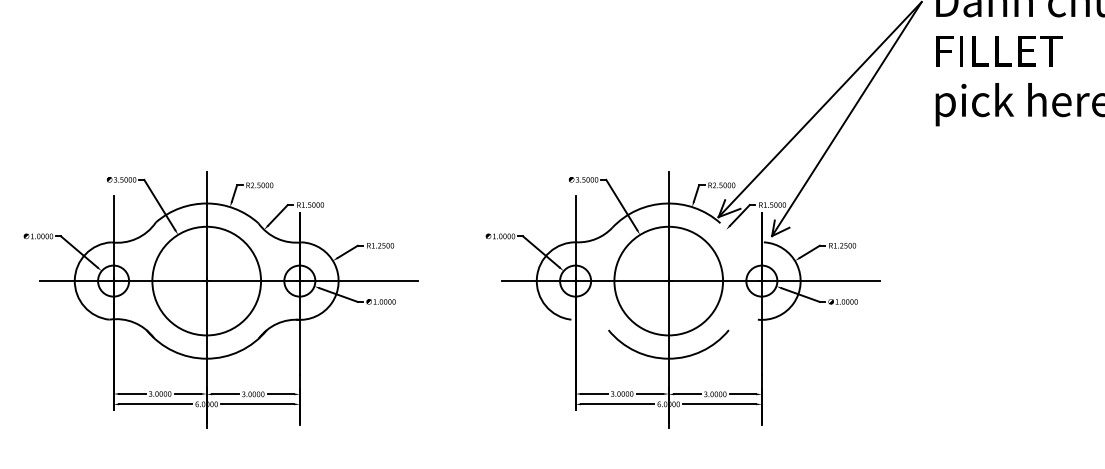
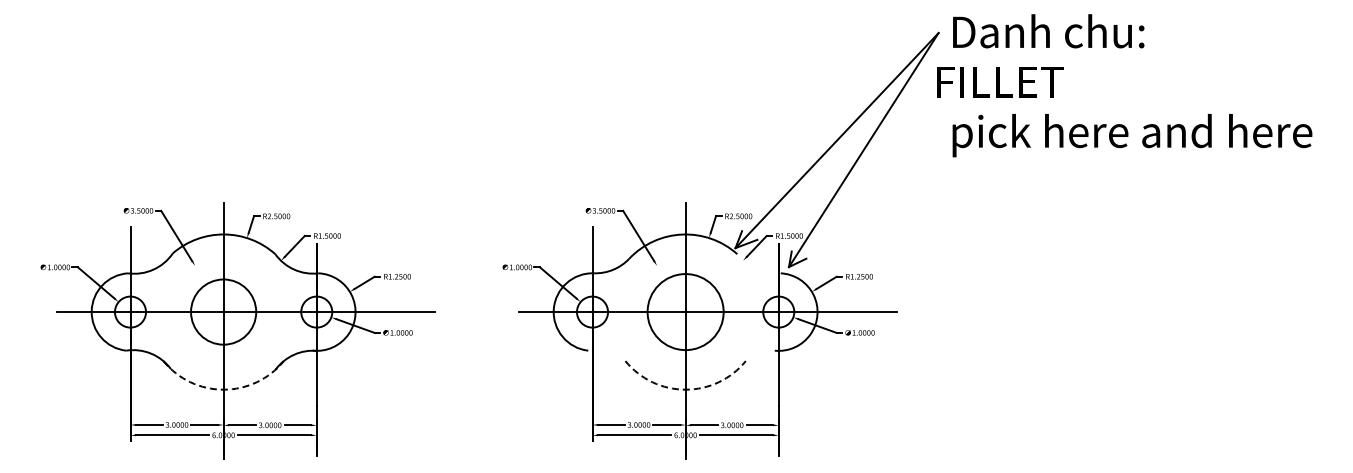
text: (999, 51) -> (1000, 82), moved
circle: (206, 280) -> (223, 311), size x0.6
circle: (668, 280) -> (685, 311), size x0.7
arc: (206, 358) -> (223, 389), solid -> dashed
arc: (668, 358) -> (685, 389), solid -> dashed

